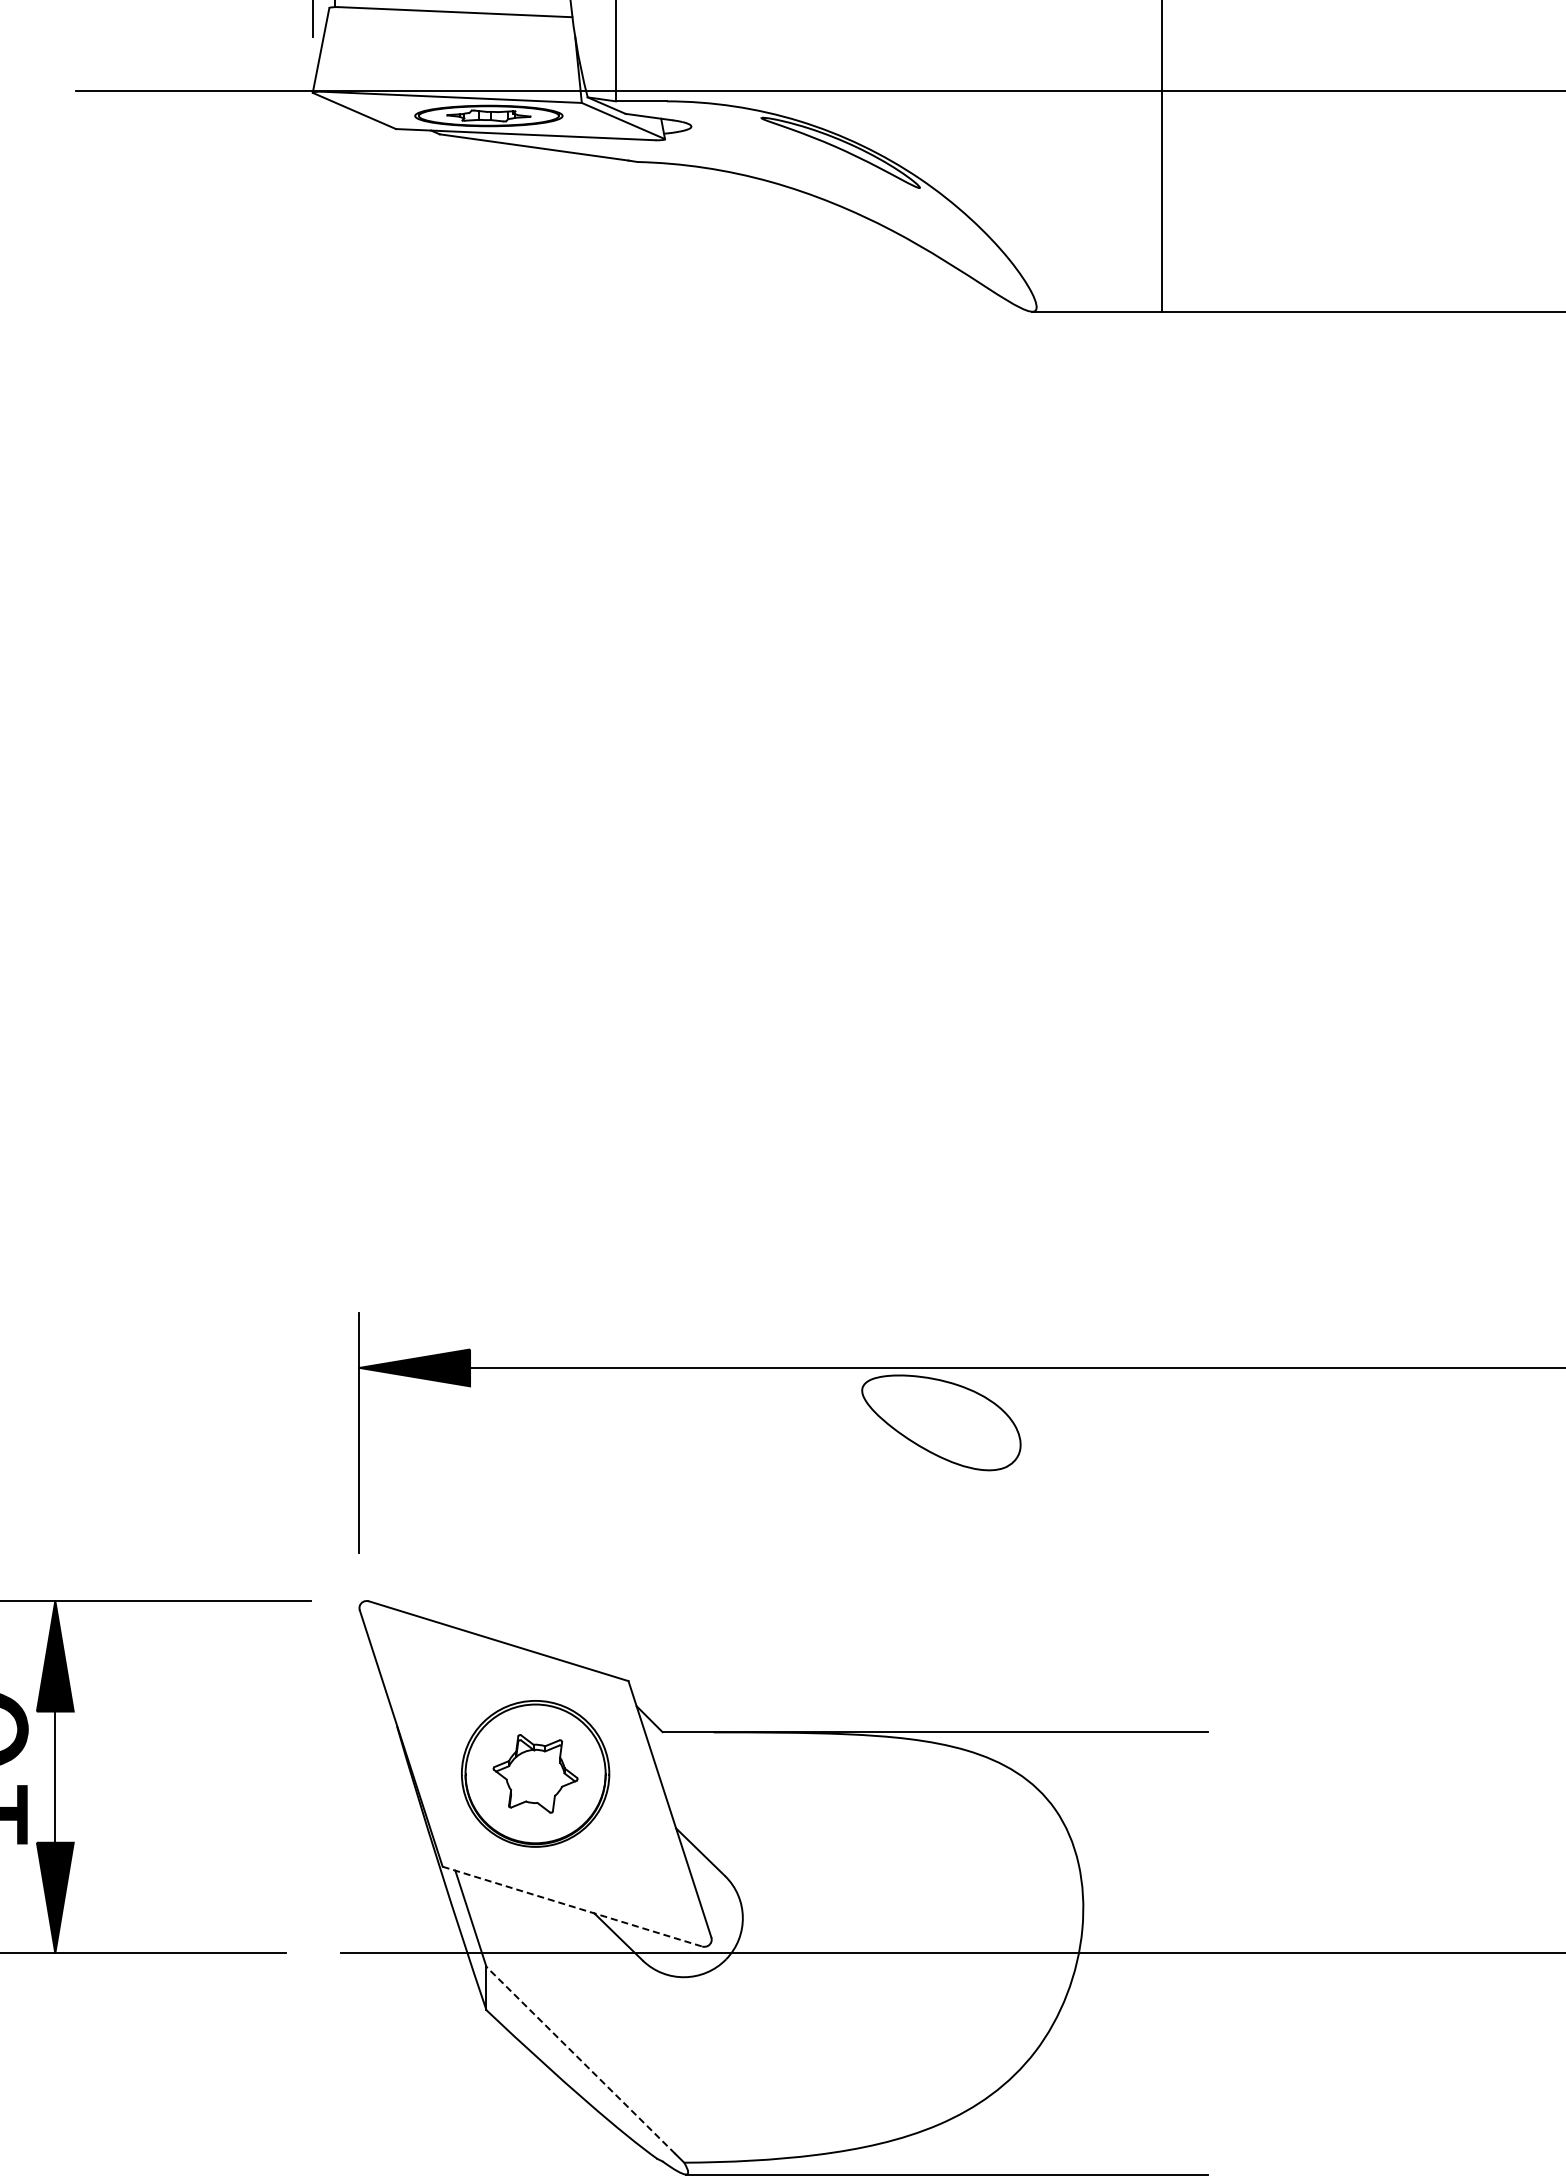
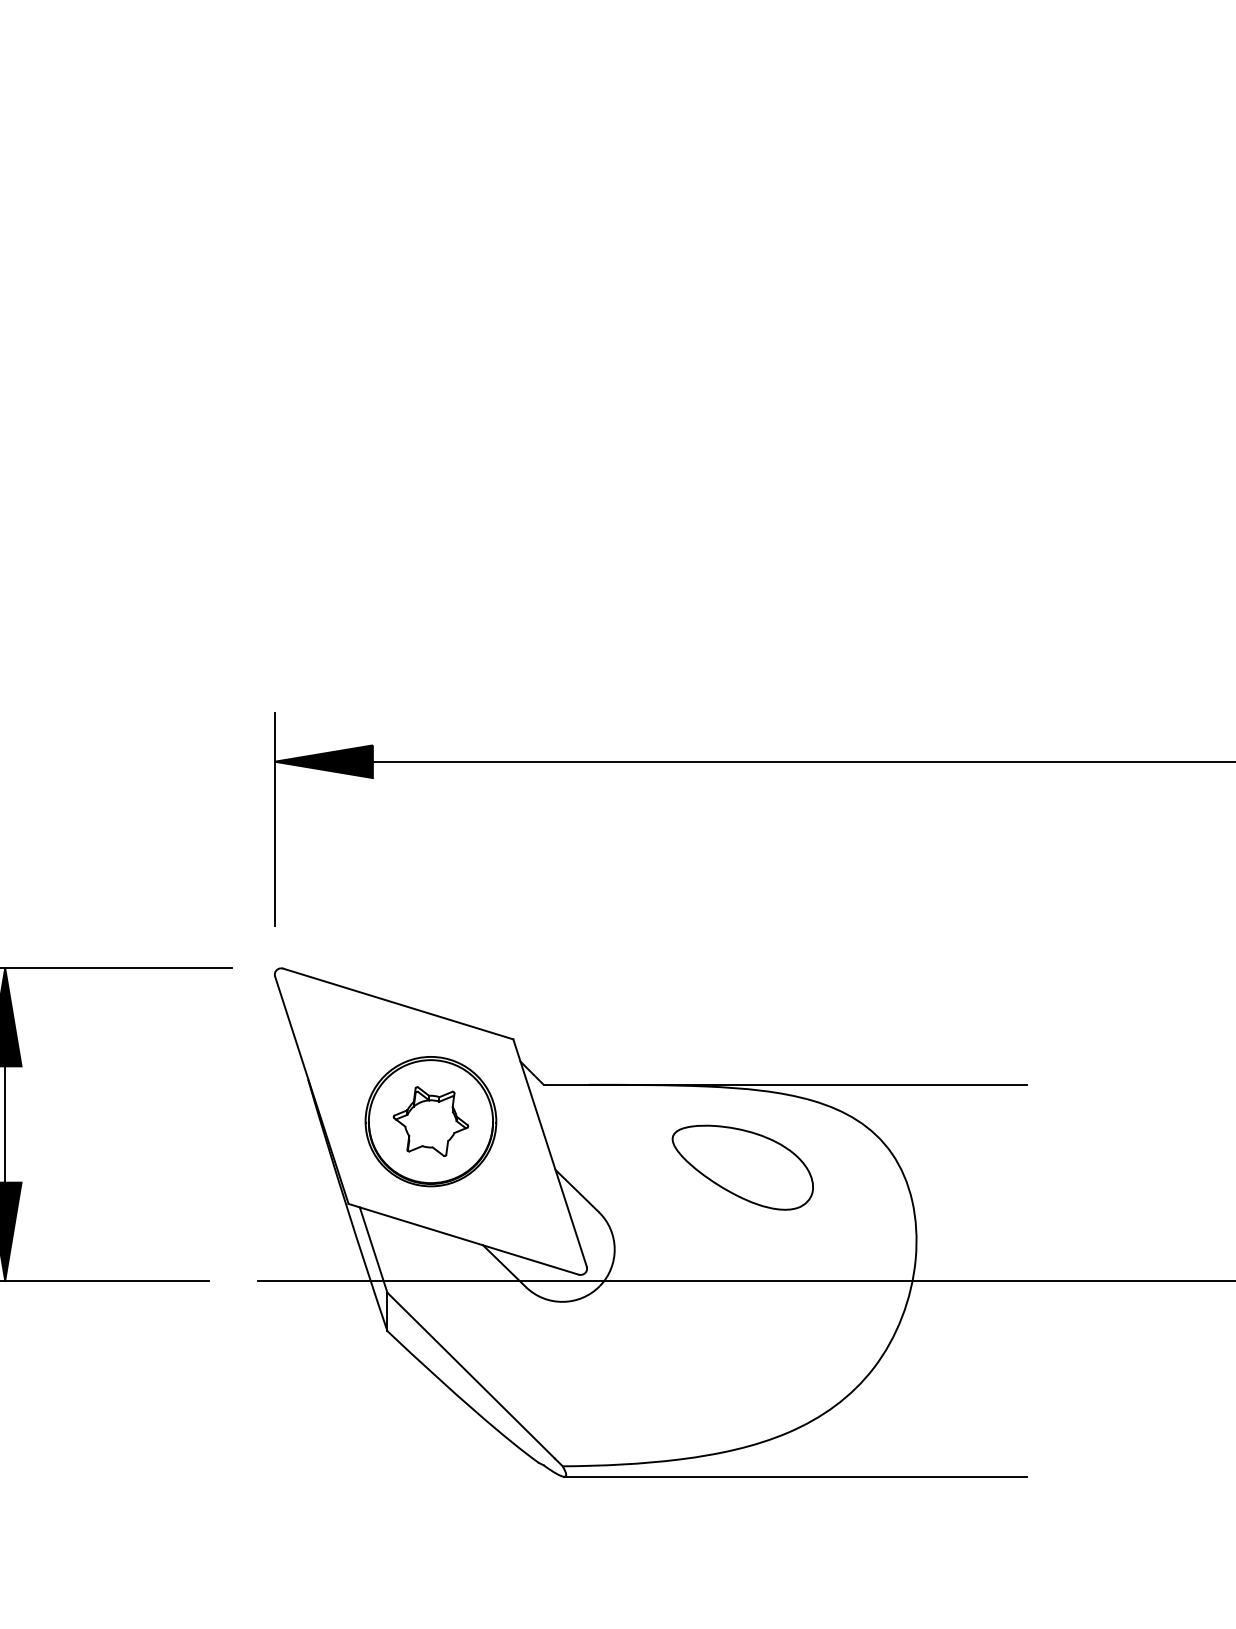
part: (941, 1422) -> (742, 1167), moved
line: (572, 1906) -> (463, 1239), dashed -> solid
line: (580, 2060) -> (470, 1375), dashed -> solid

